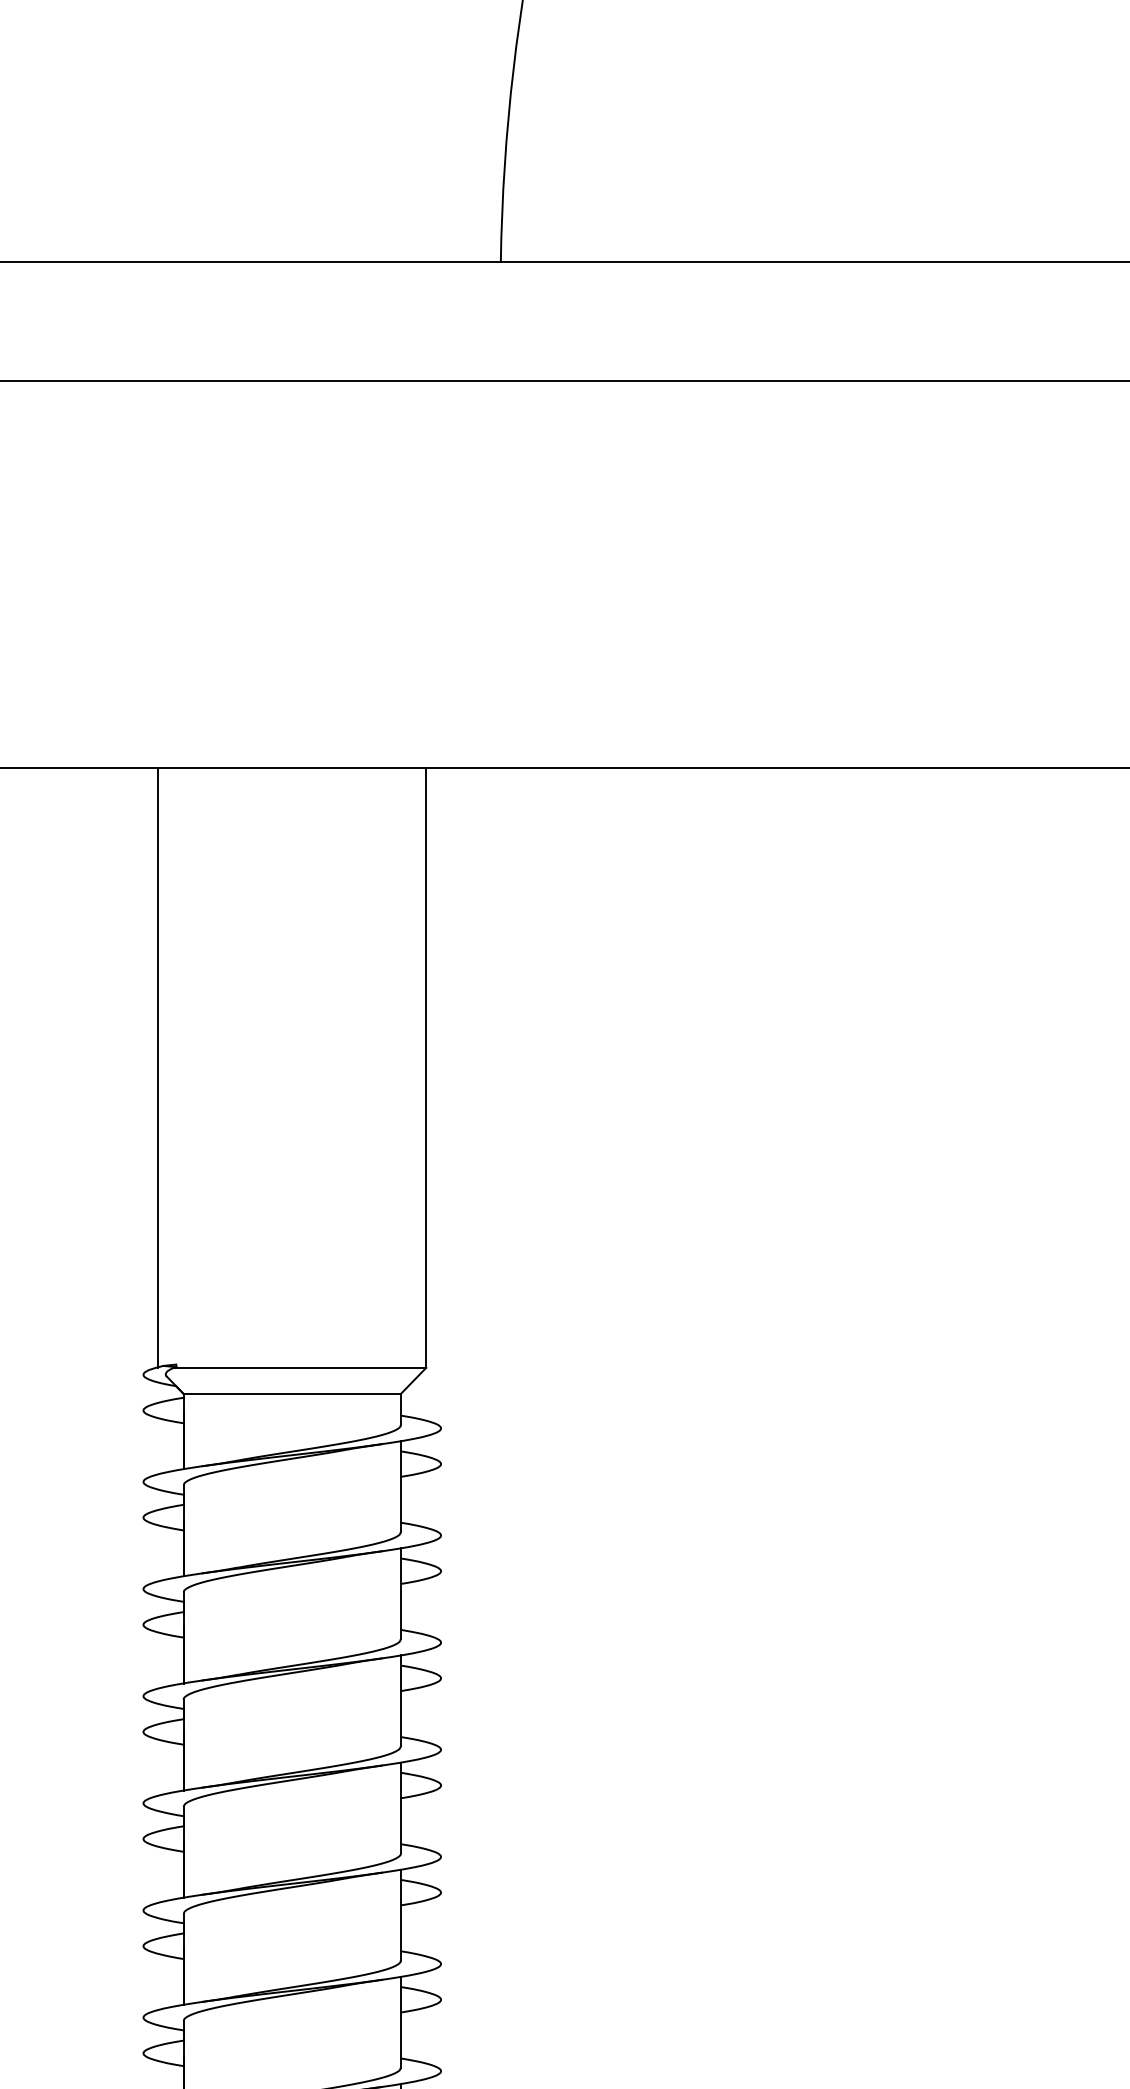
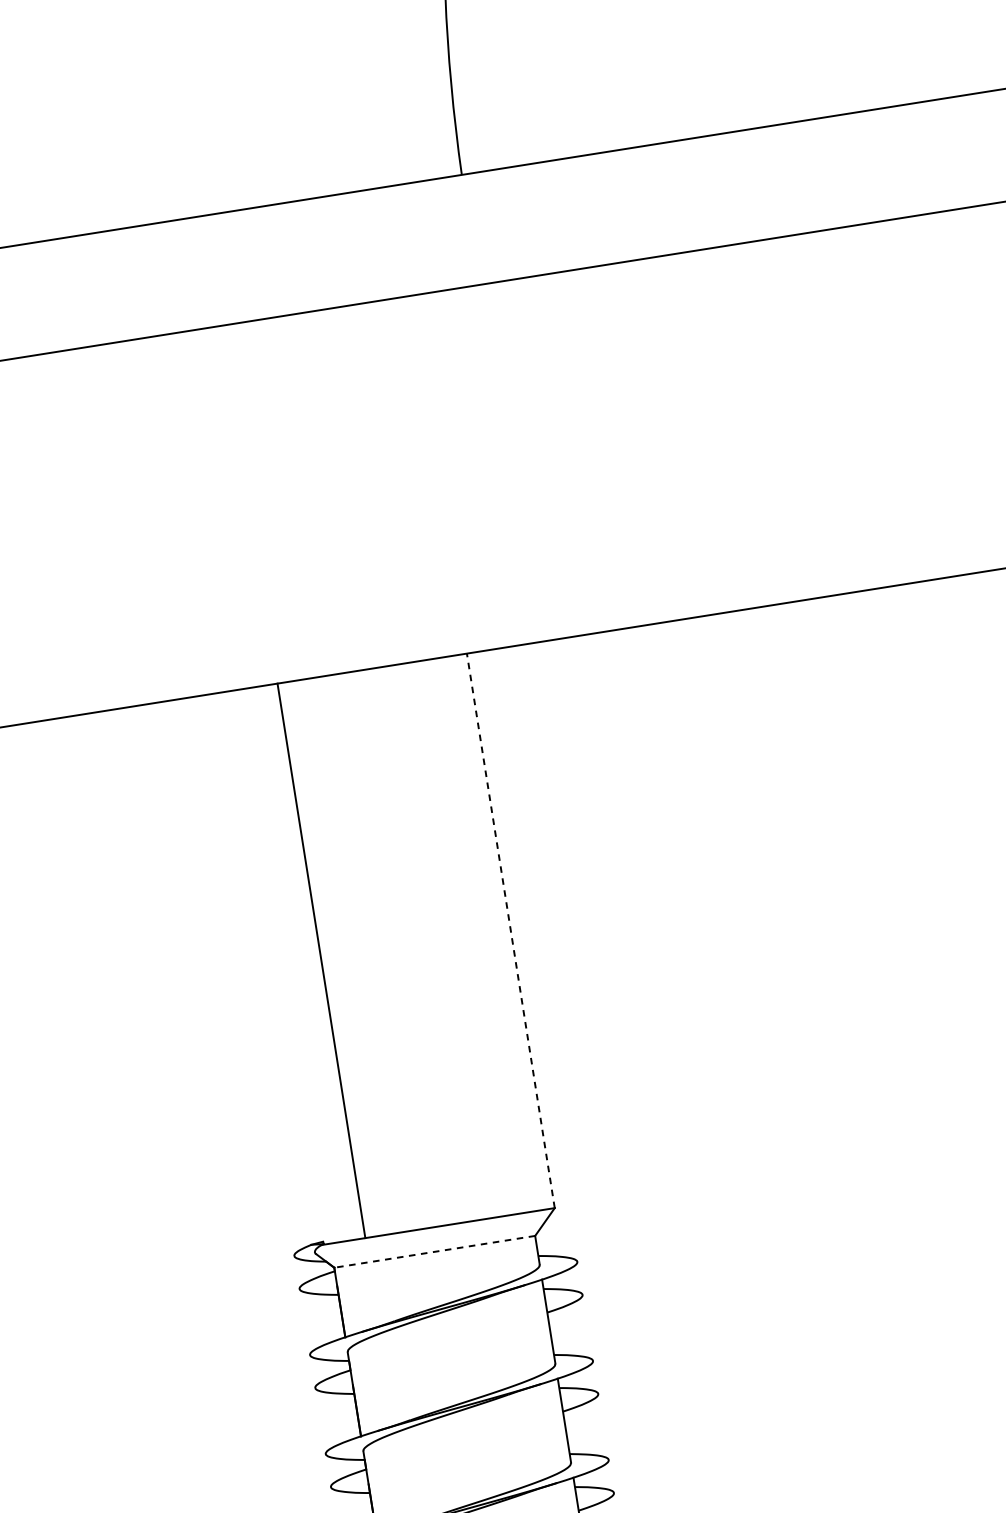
line: (158, 1067) -> (321, 960), moved
line: (426, 1068) -> (511, 931), solid -> dashed
line: (292, 1393) -> (434, 1251), solid -> dashed

